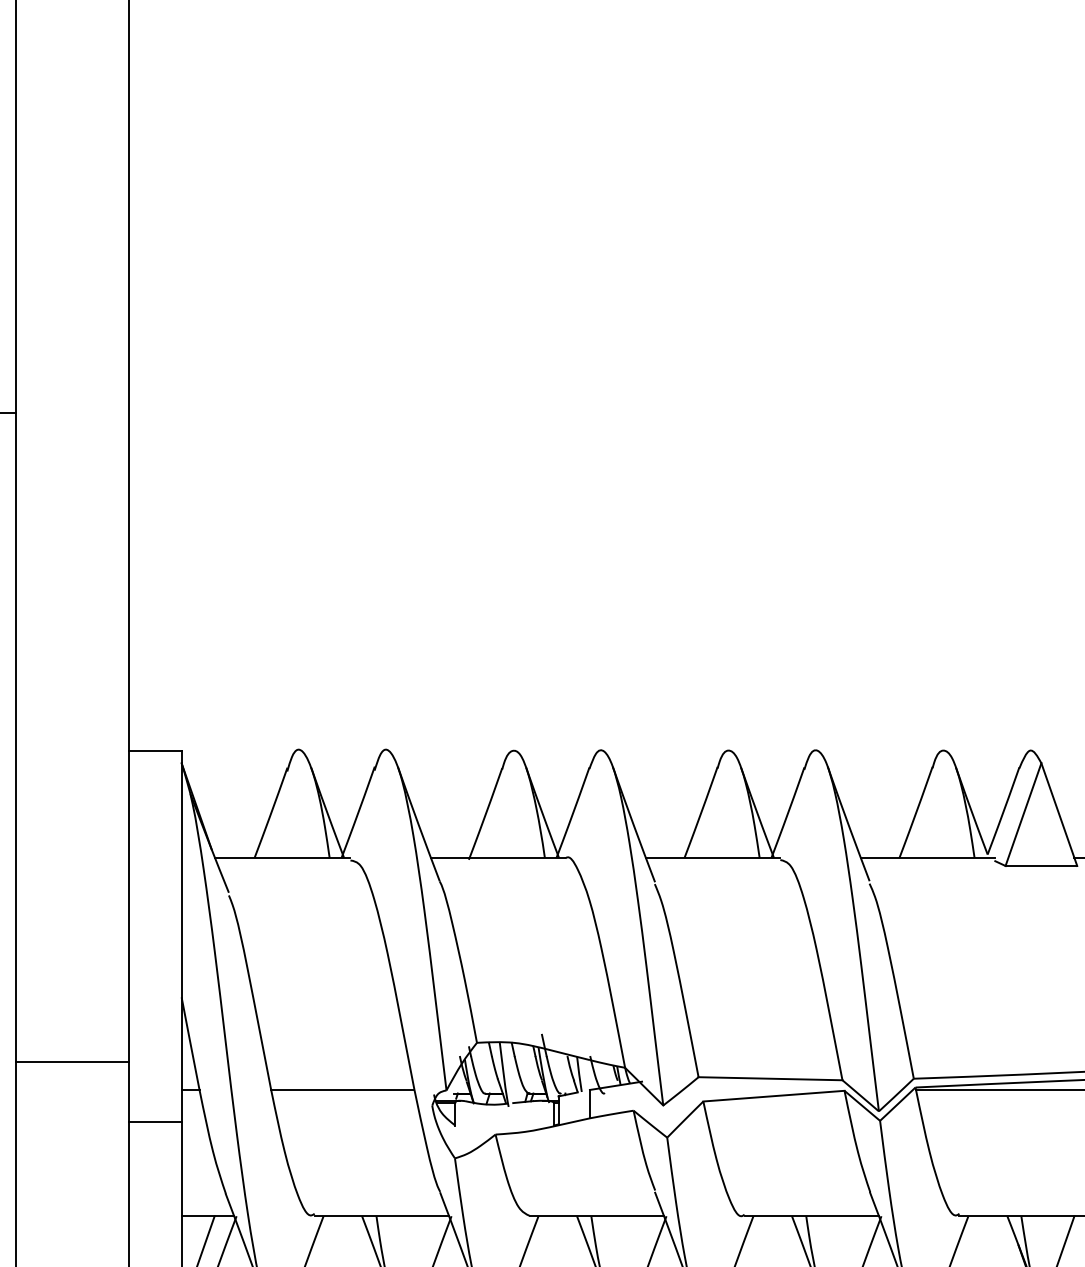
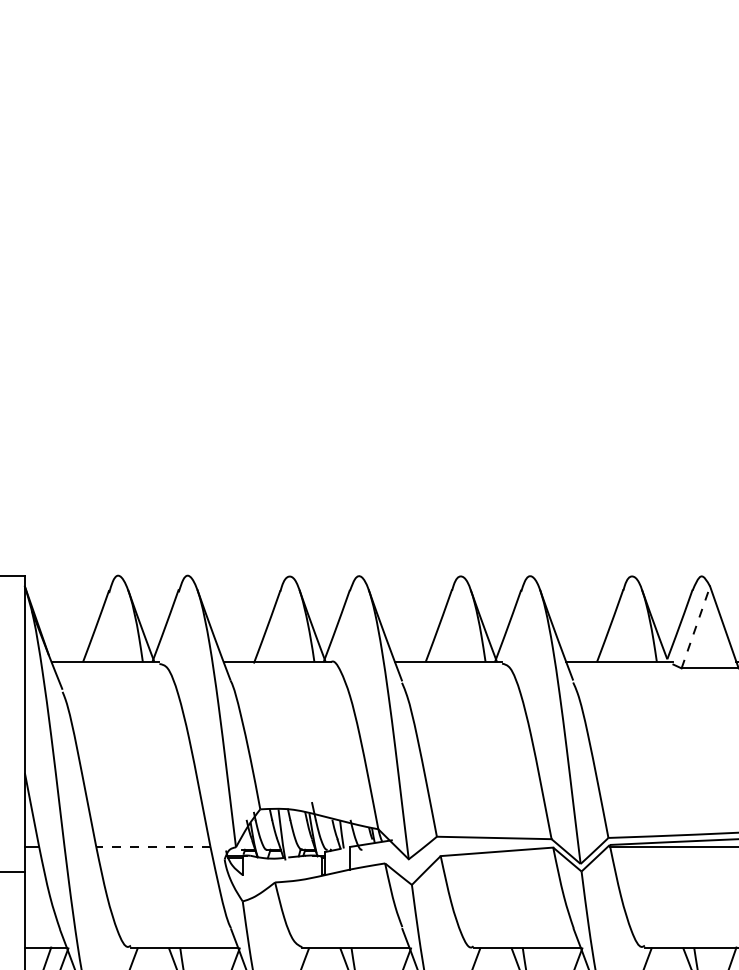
line: (1023, 814) -> (695, 627), solid -> dashed
line: (342, 1089) -> (153, 846), solid -> dashed

